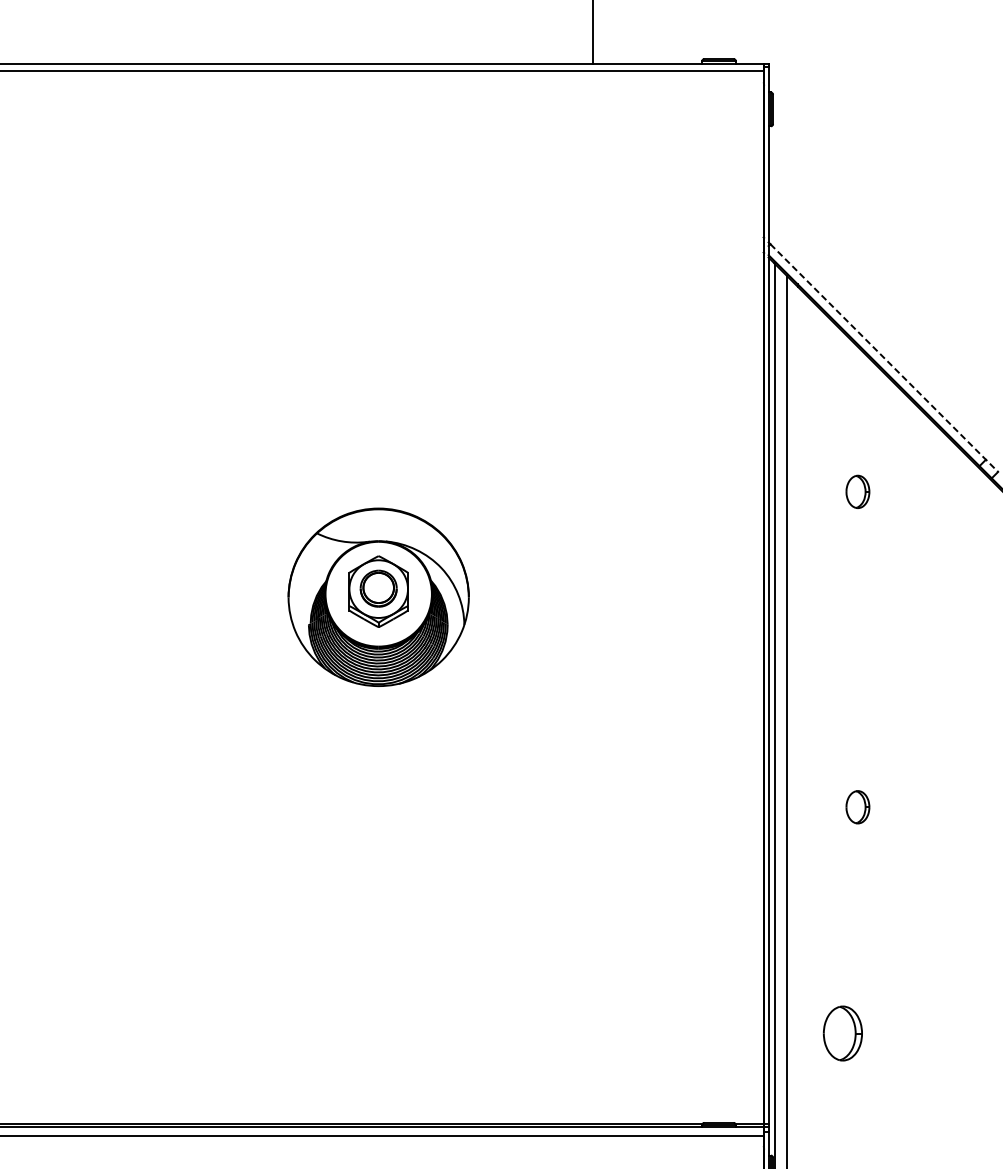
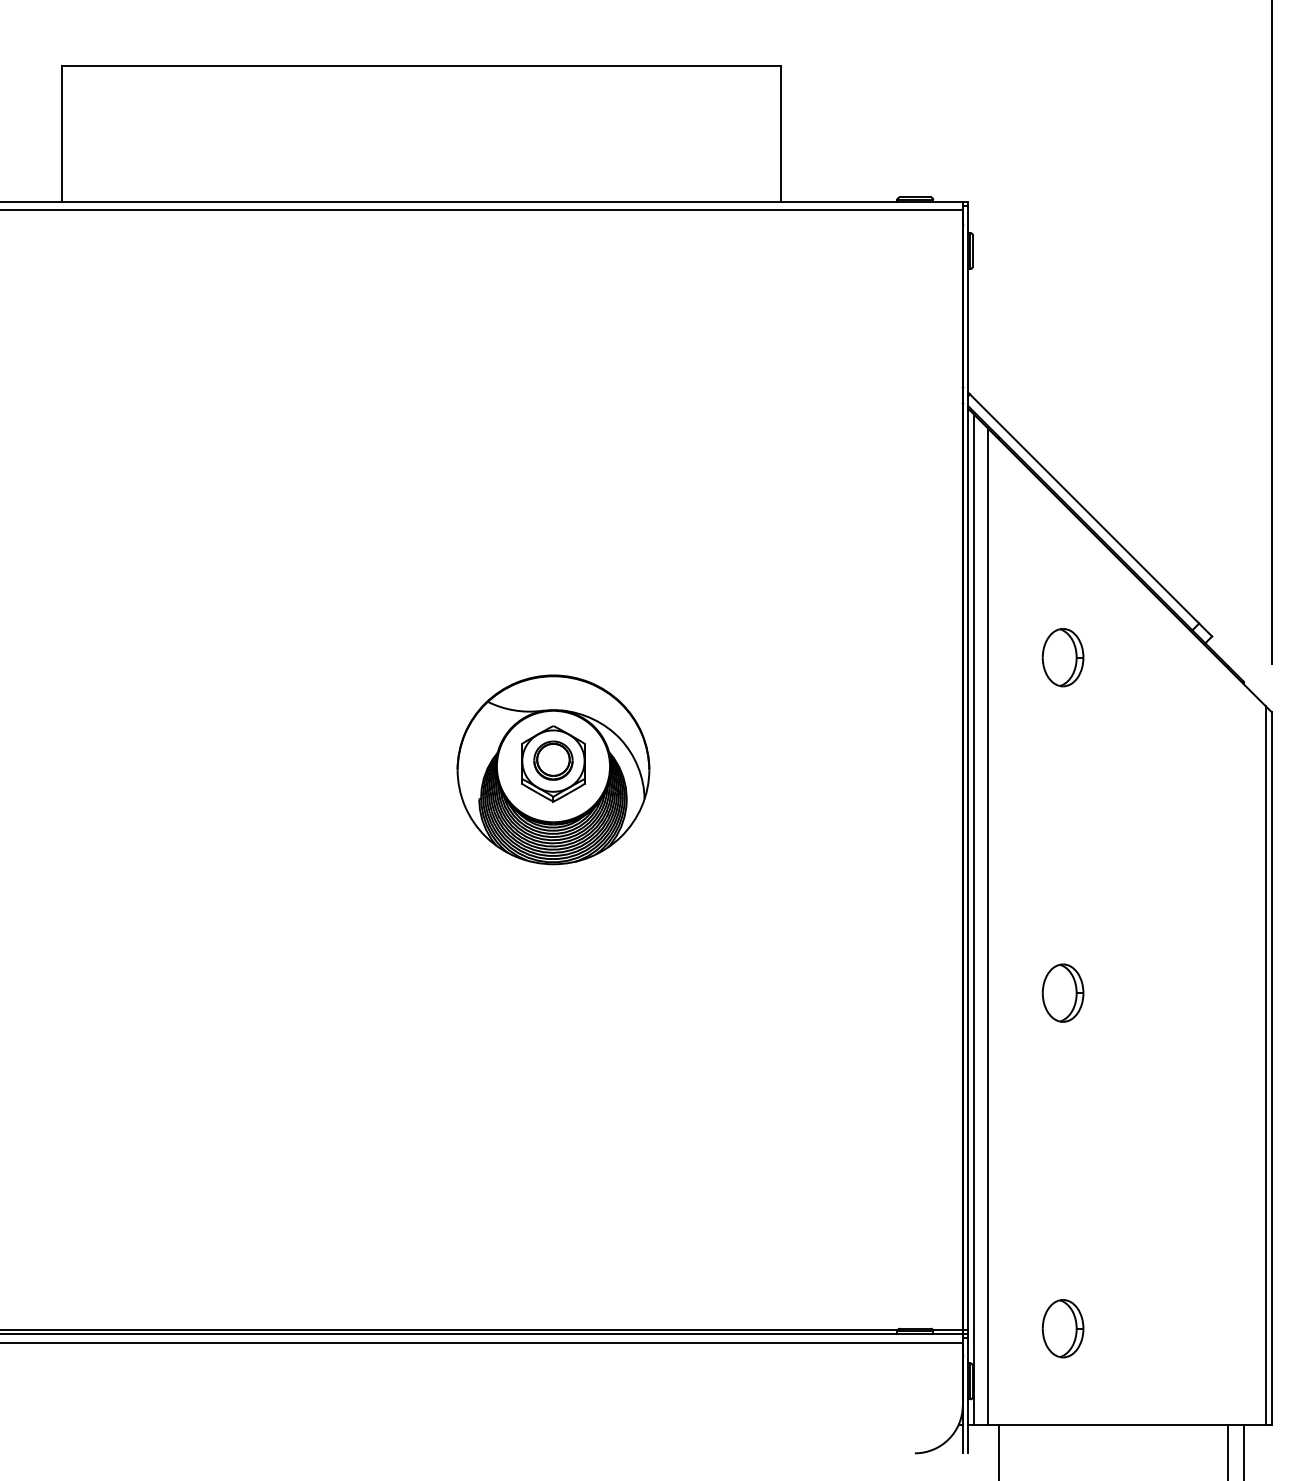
line: (884, 358) -> (1091, 515), dashed -> solid
part: (857, 491) -> (1062, 657), size x1.67
part: (857, 806) -> (1062, 992), size x1.67
part: (842, 1033) -> (1062, 1328), moved

